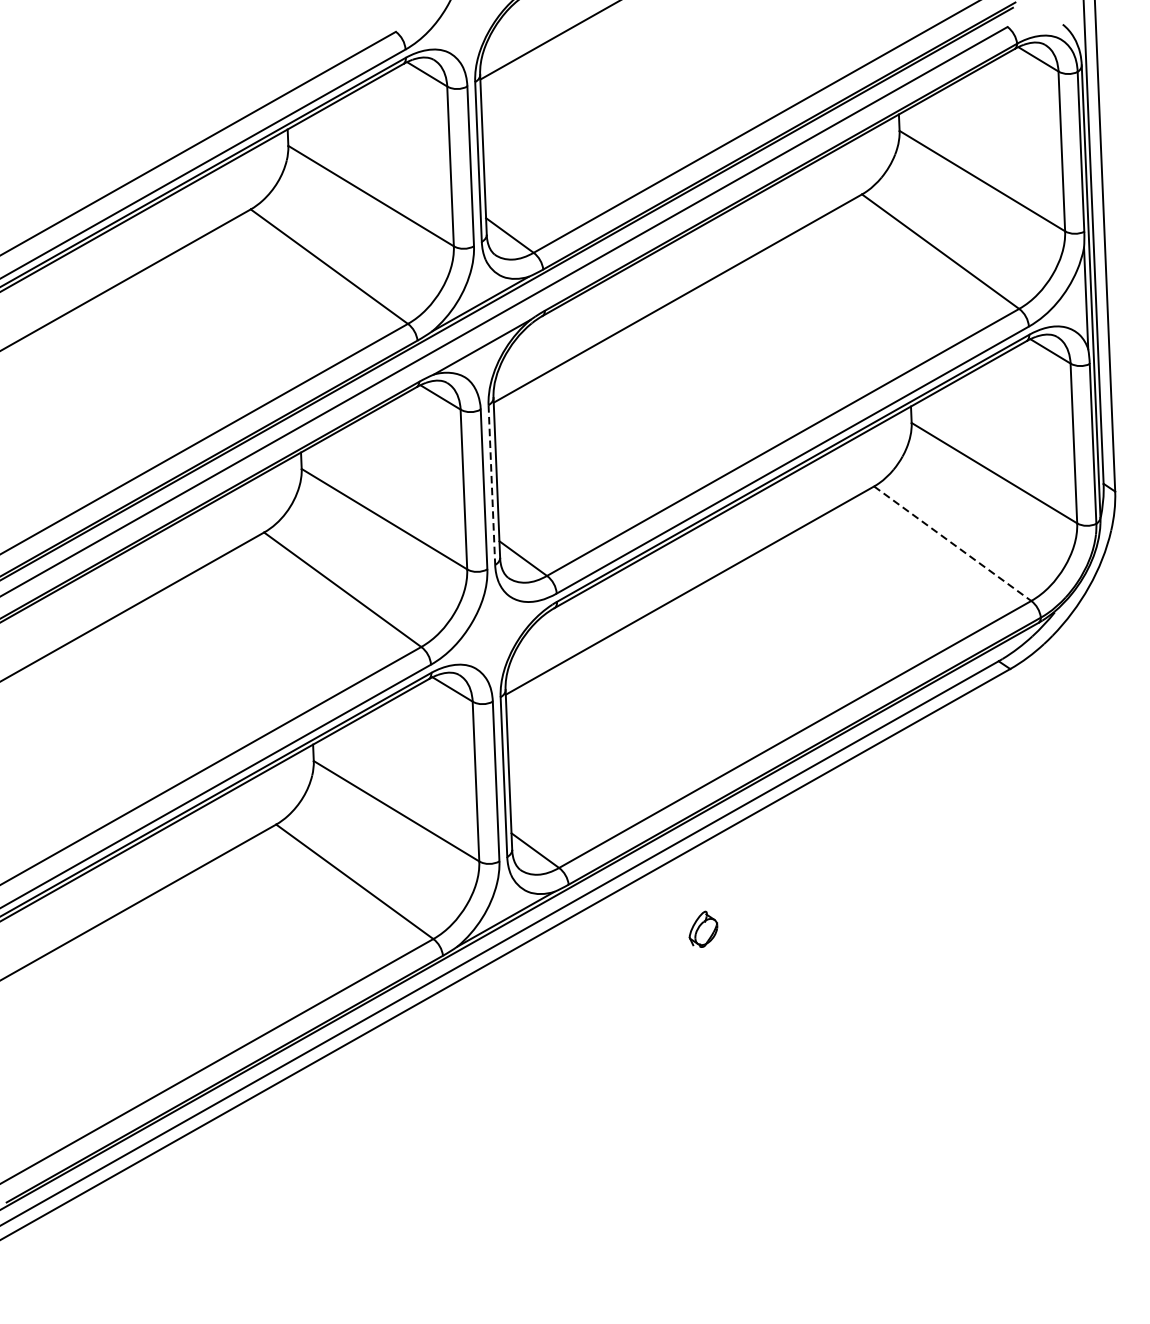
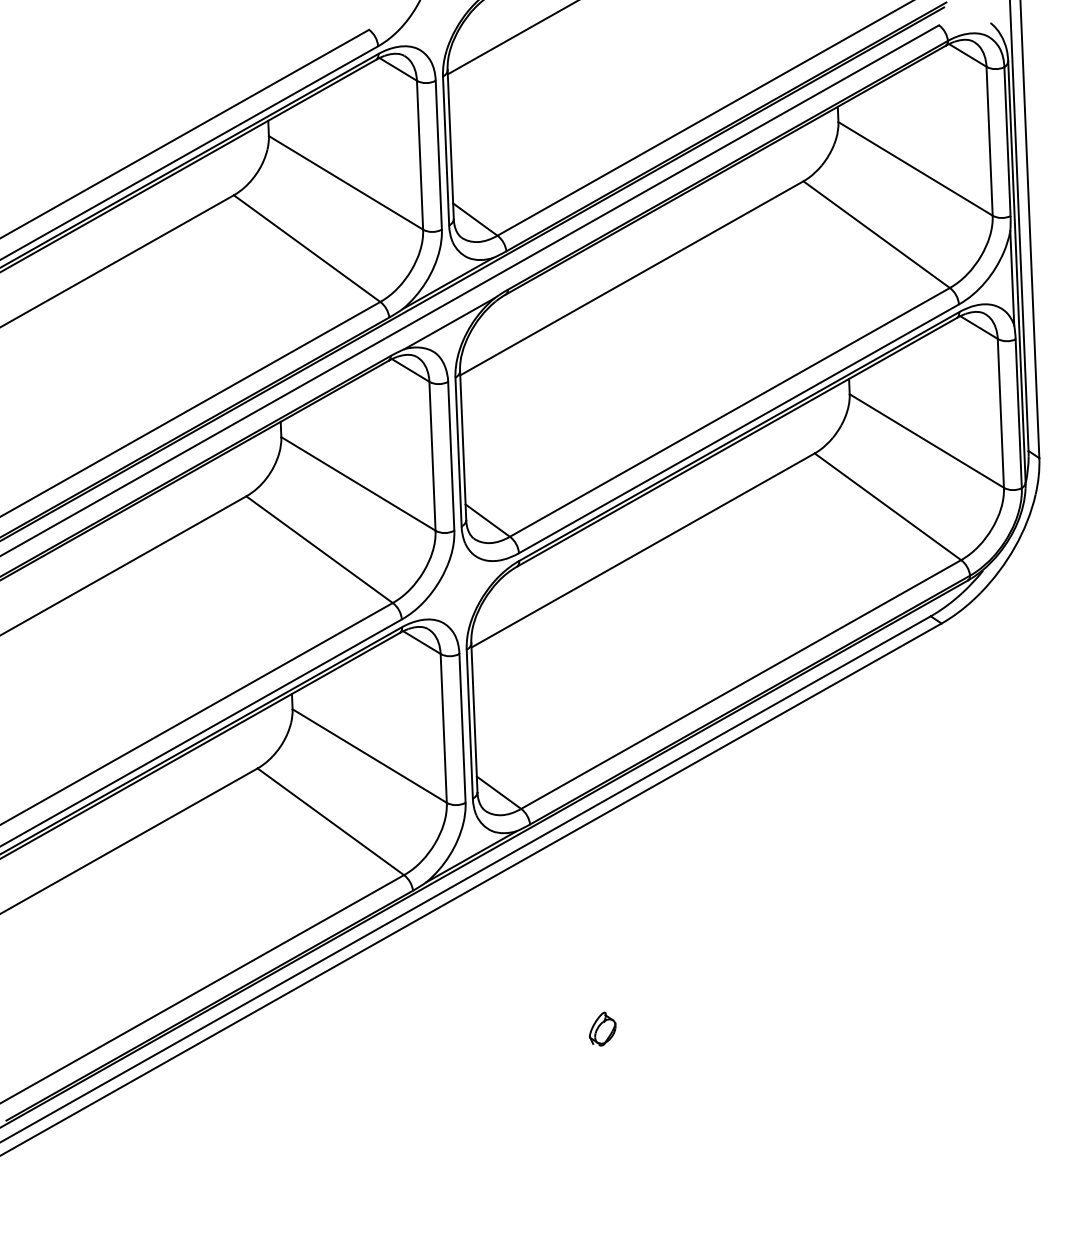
line: (491, 485) -> (458, 452), dashed -> solid
line: (952, 543) -> (887, 506), dashed -> solid
part: (703, 928) -> (602, 1028), moved

